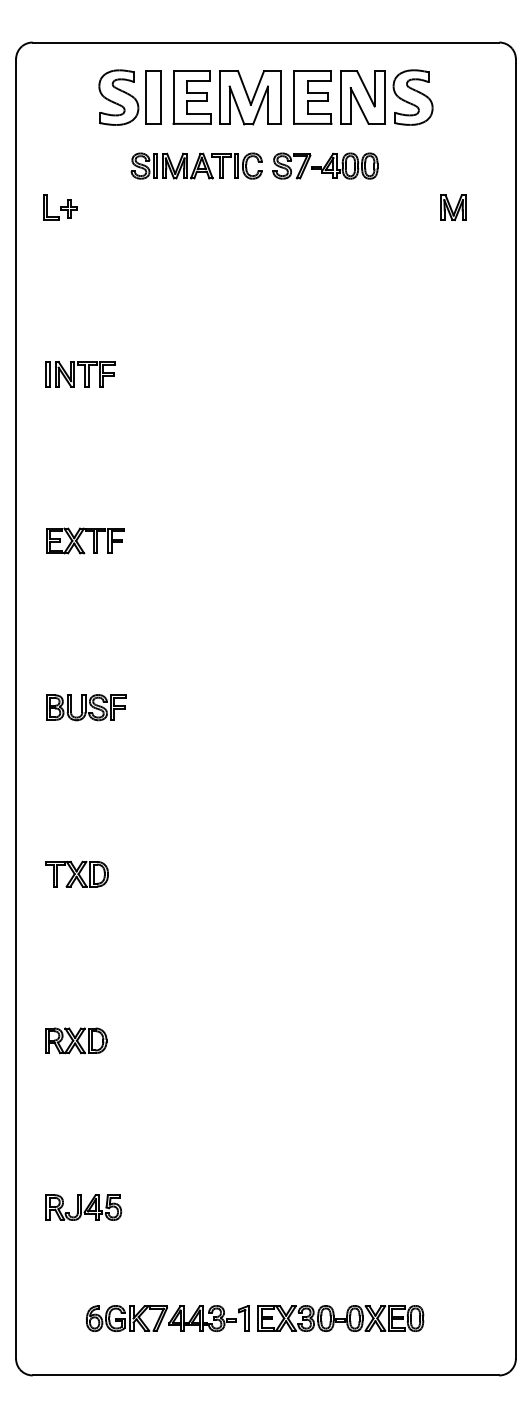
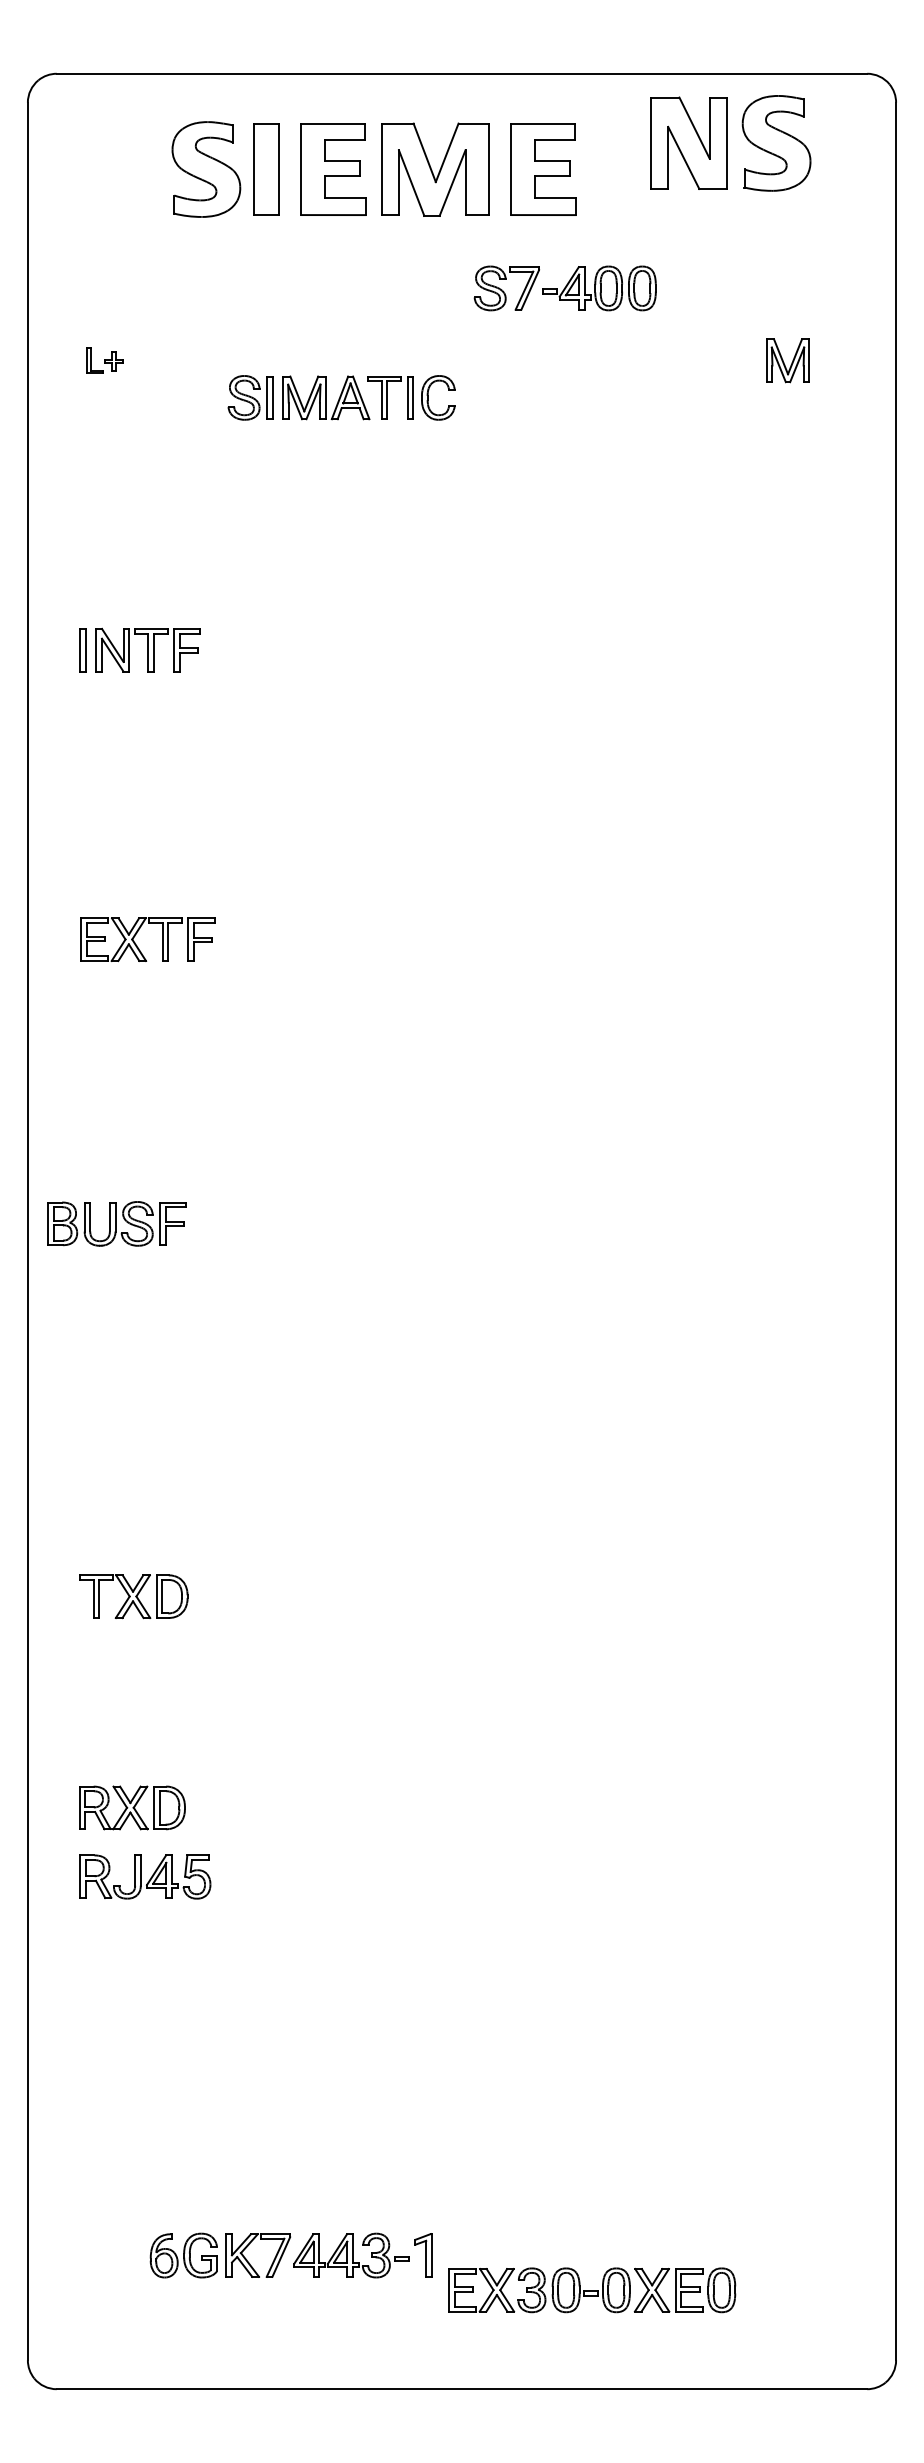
part: (386, 97) -> (730, 143), moved
part: (196, 165) -> (341, 396), moved
part: (60, 207) -> (105, 360), size x0.6
part: (86, 707) -> (117, 1223), moved
part: (76, 873) -> (132, 1595), moved
part: (83, 1207) -> (144, 1876), moved
part: (167, 1318) -> (290, 2255), moved

